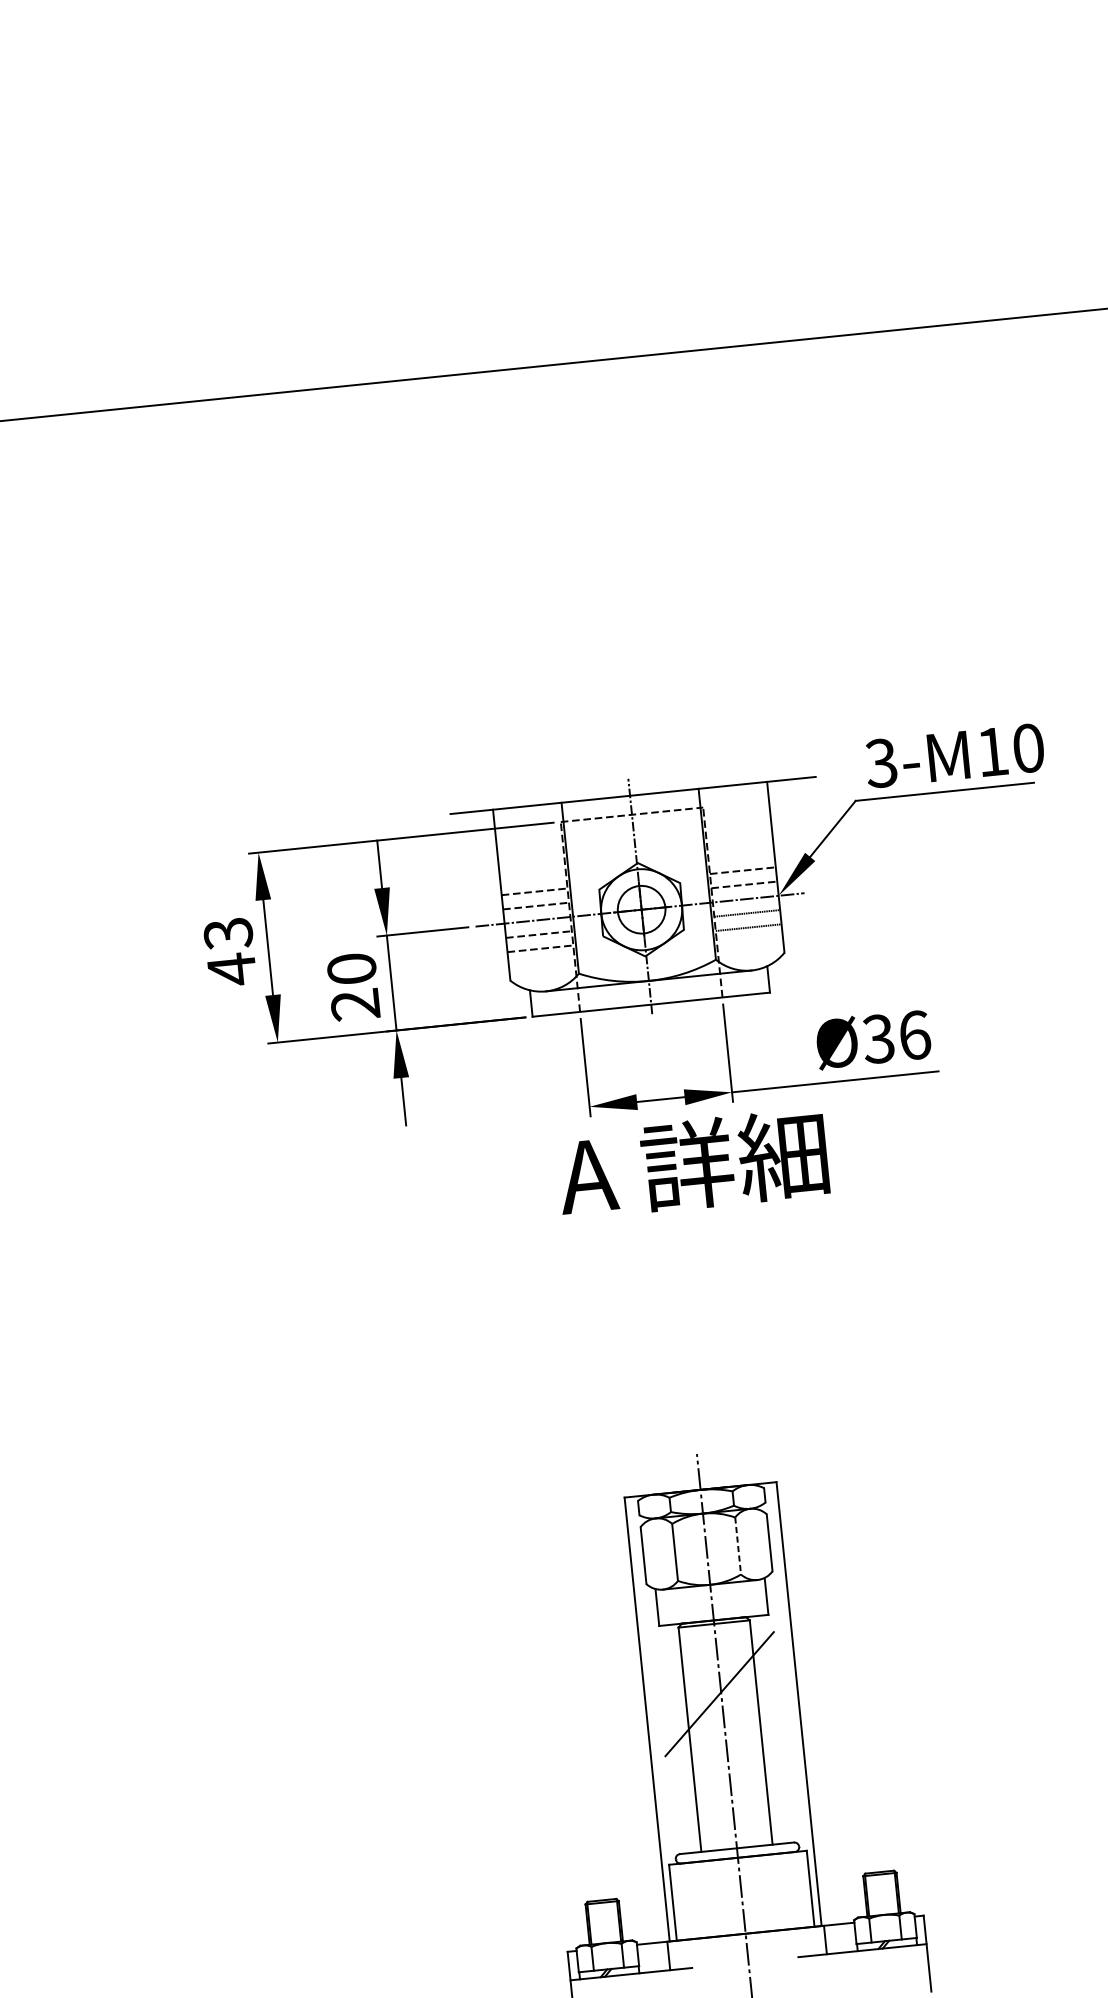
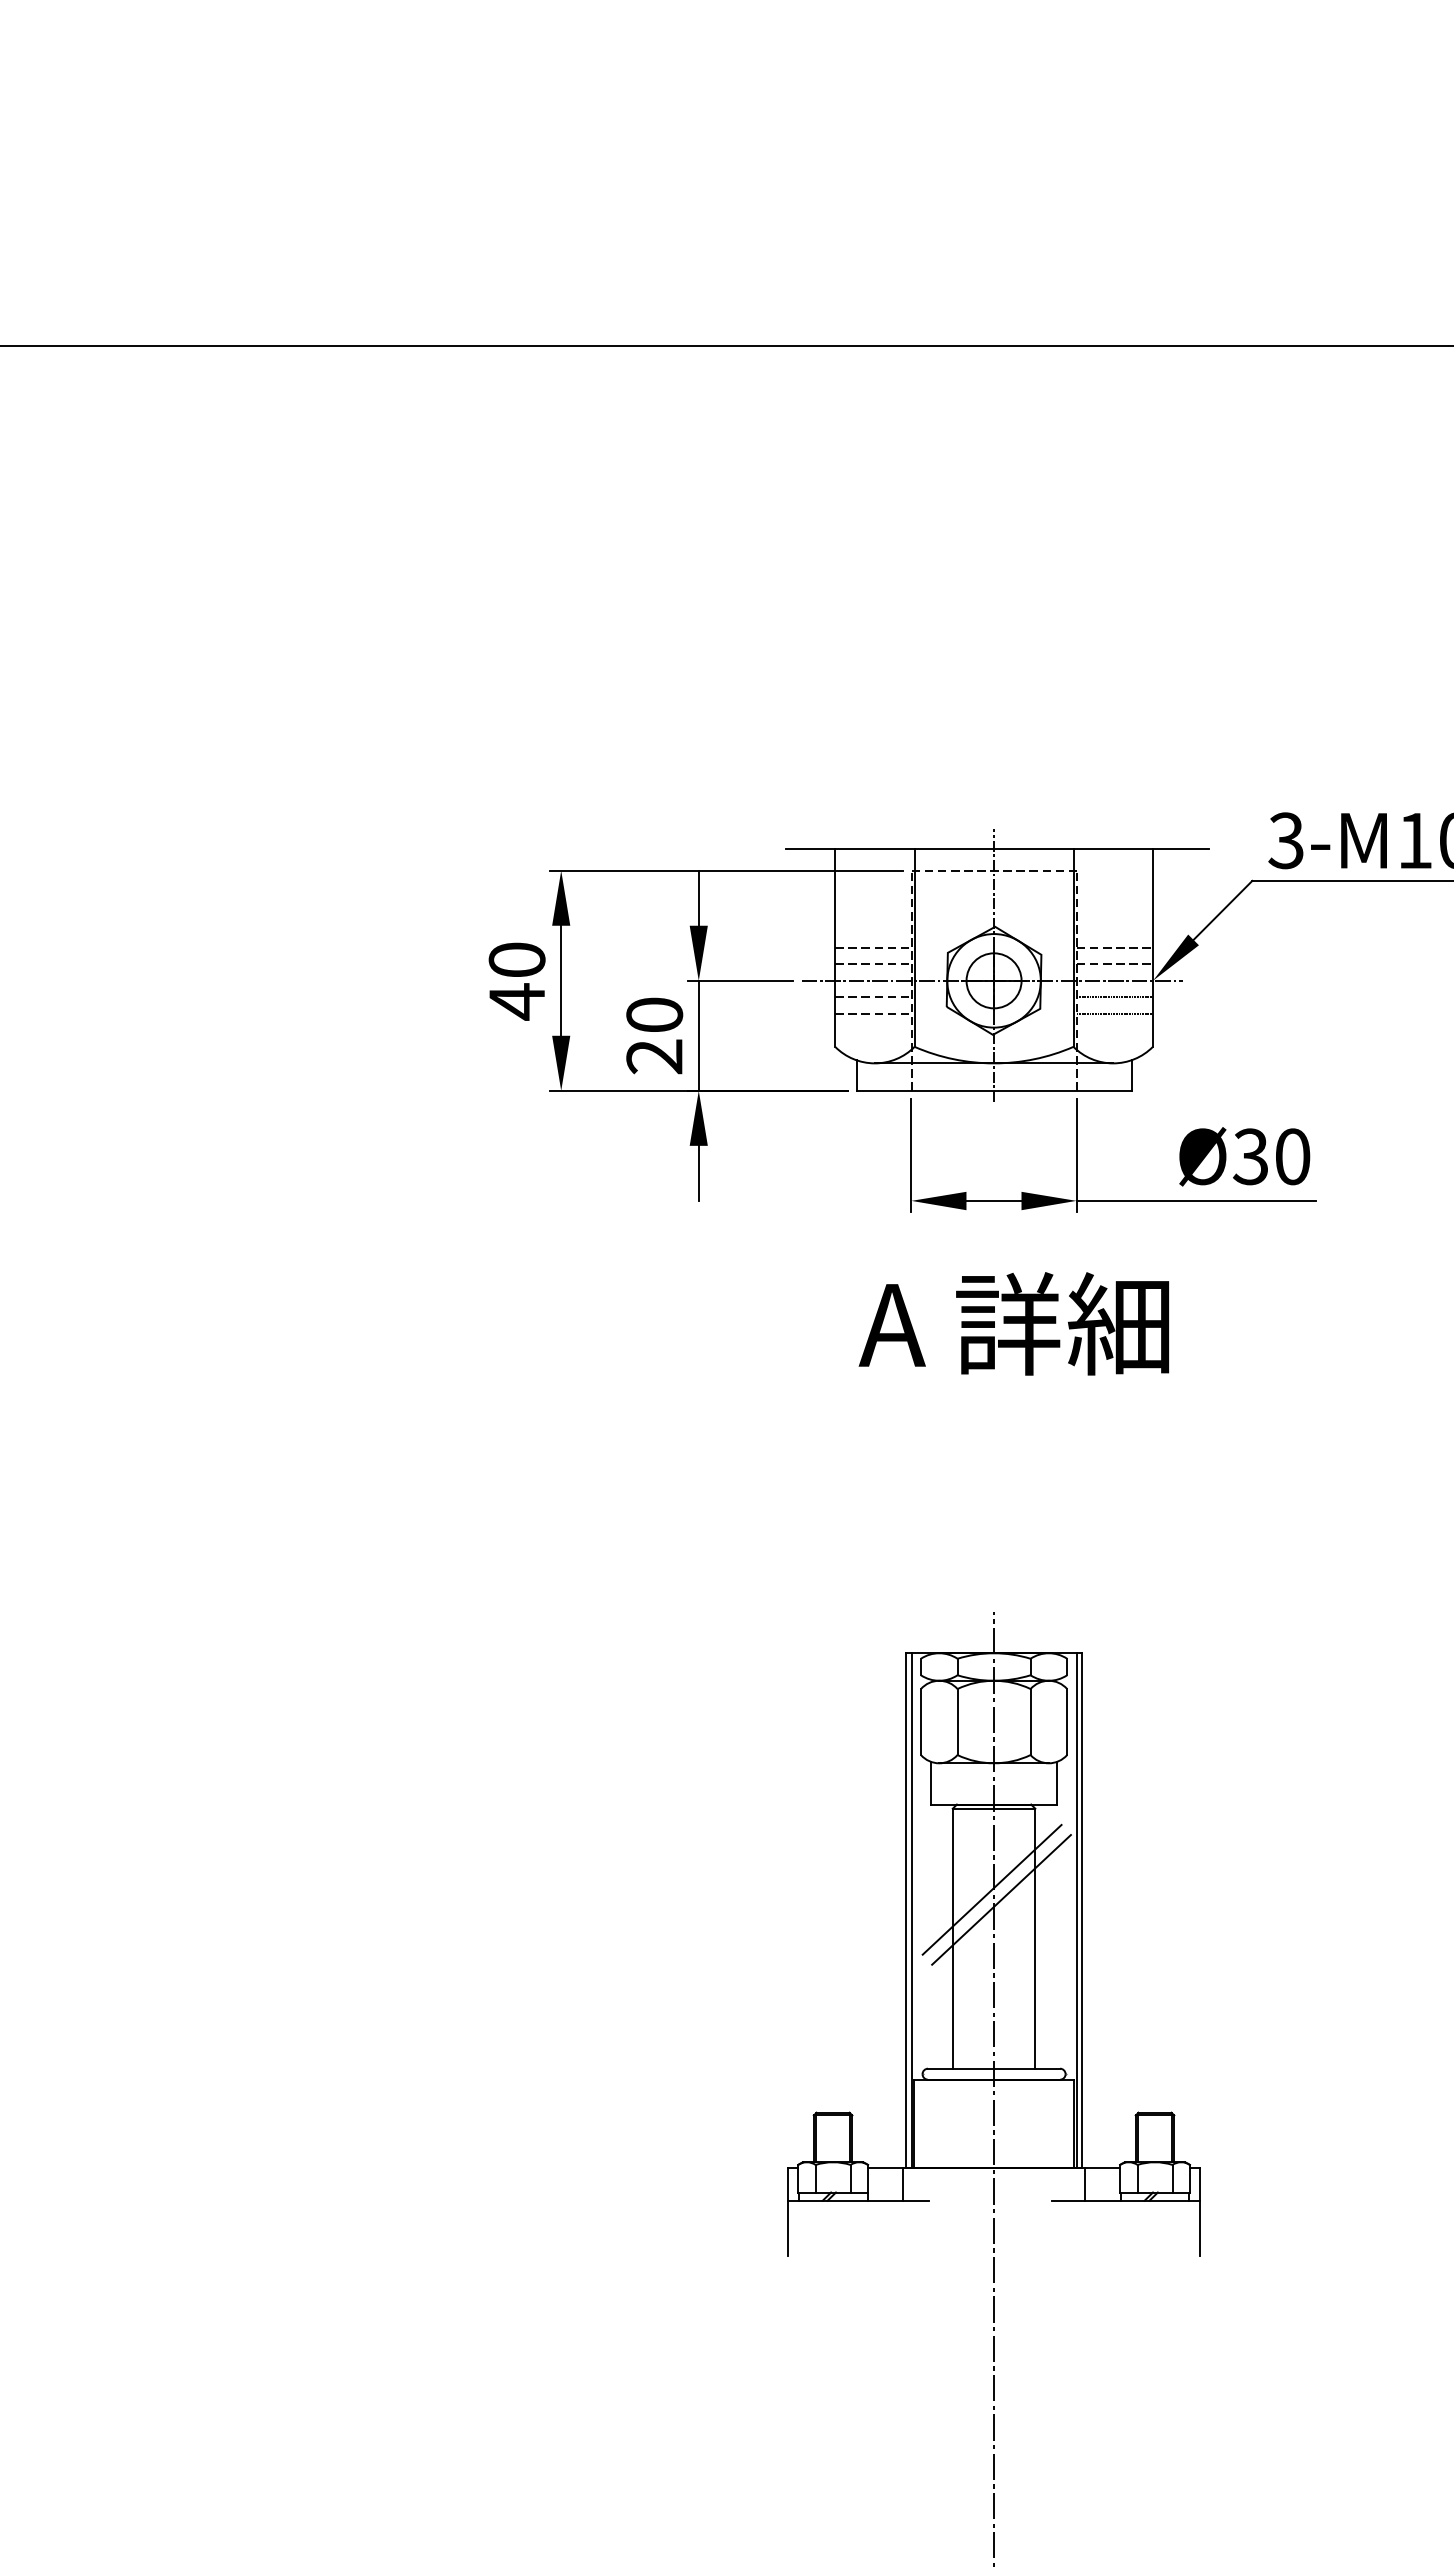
text: (227, 934) -> (516, 960), 43 -> 40
text: (915, 1035) -> (1293, 1156), Ø36 -> Ø30
text: (692, 1164) -> (1013, 1323), moved
line: (738, 1546) -> (1030, 1722), dashed -> solid
line: (728, 1701) -> (1001, 1899), added
line: (794, 1704) -> (1076, 1910), added
line: (651, 1719) -> (911, 1910), added

